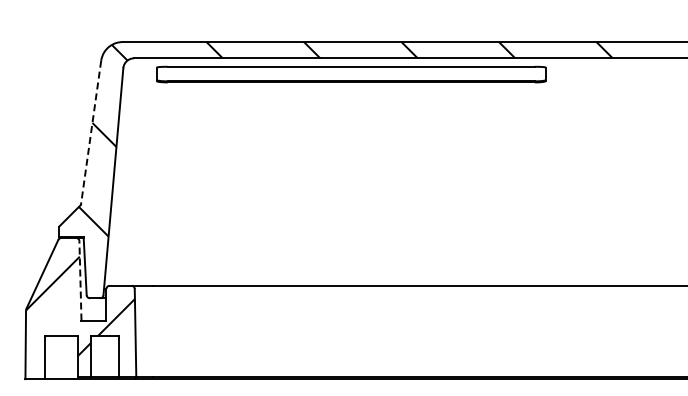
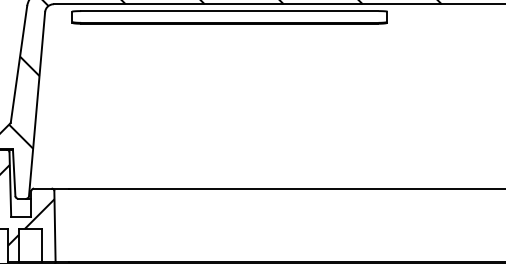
line: (91, 132) -> (19, 64), dashed -> solid
line: (80, 280) -> (10, 184), dashed -> solid

